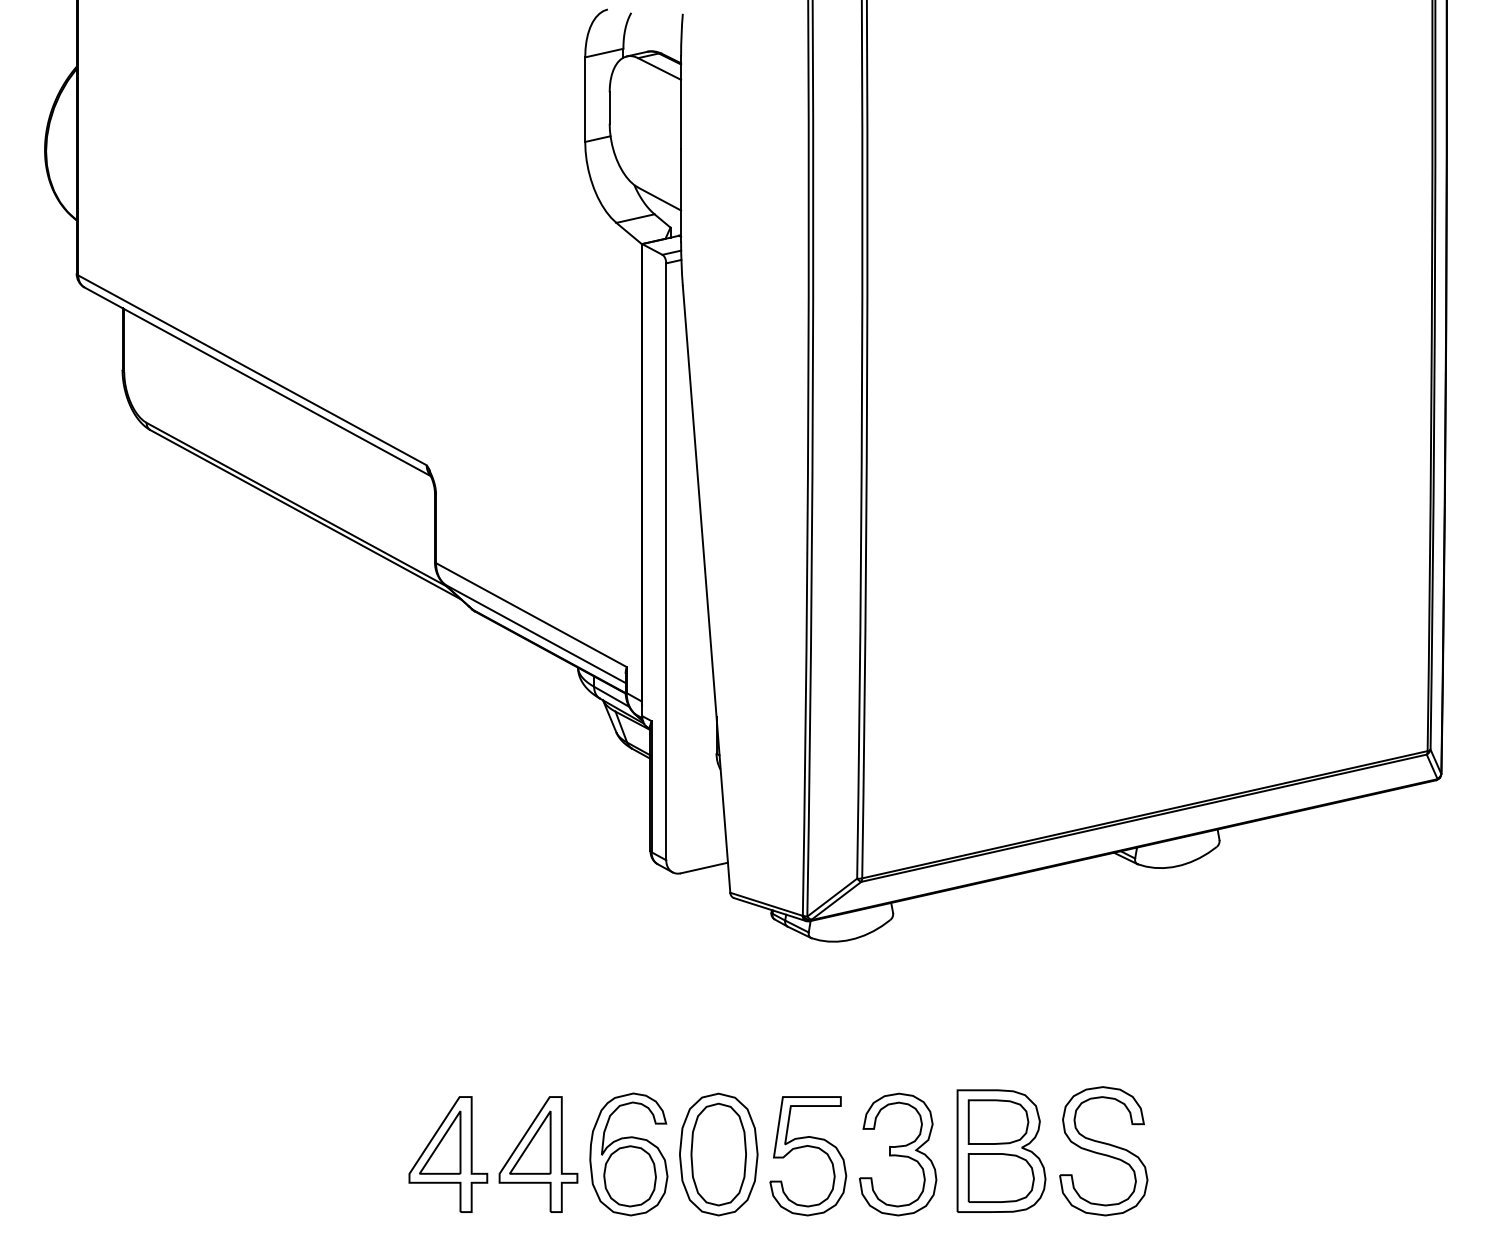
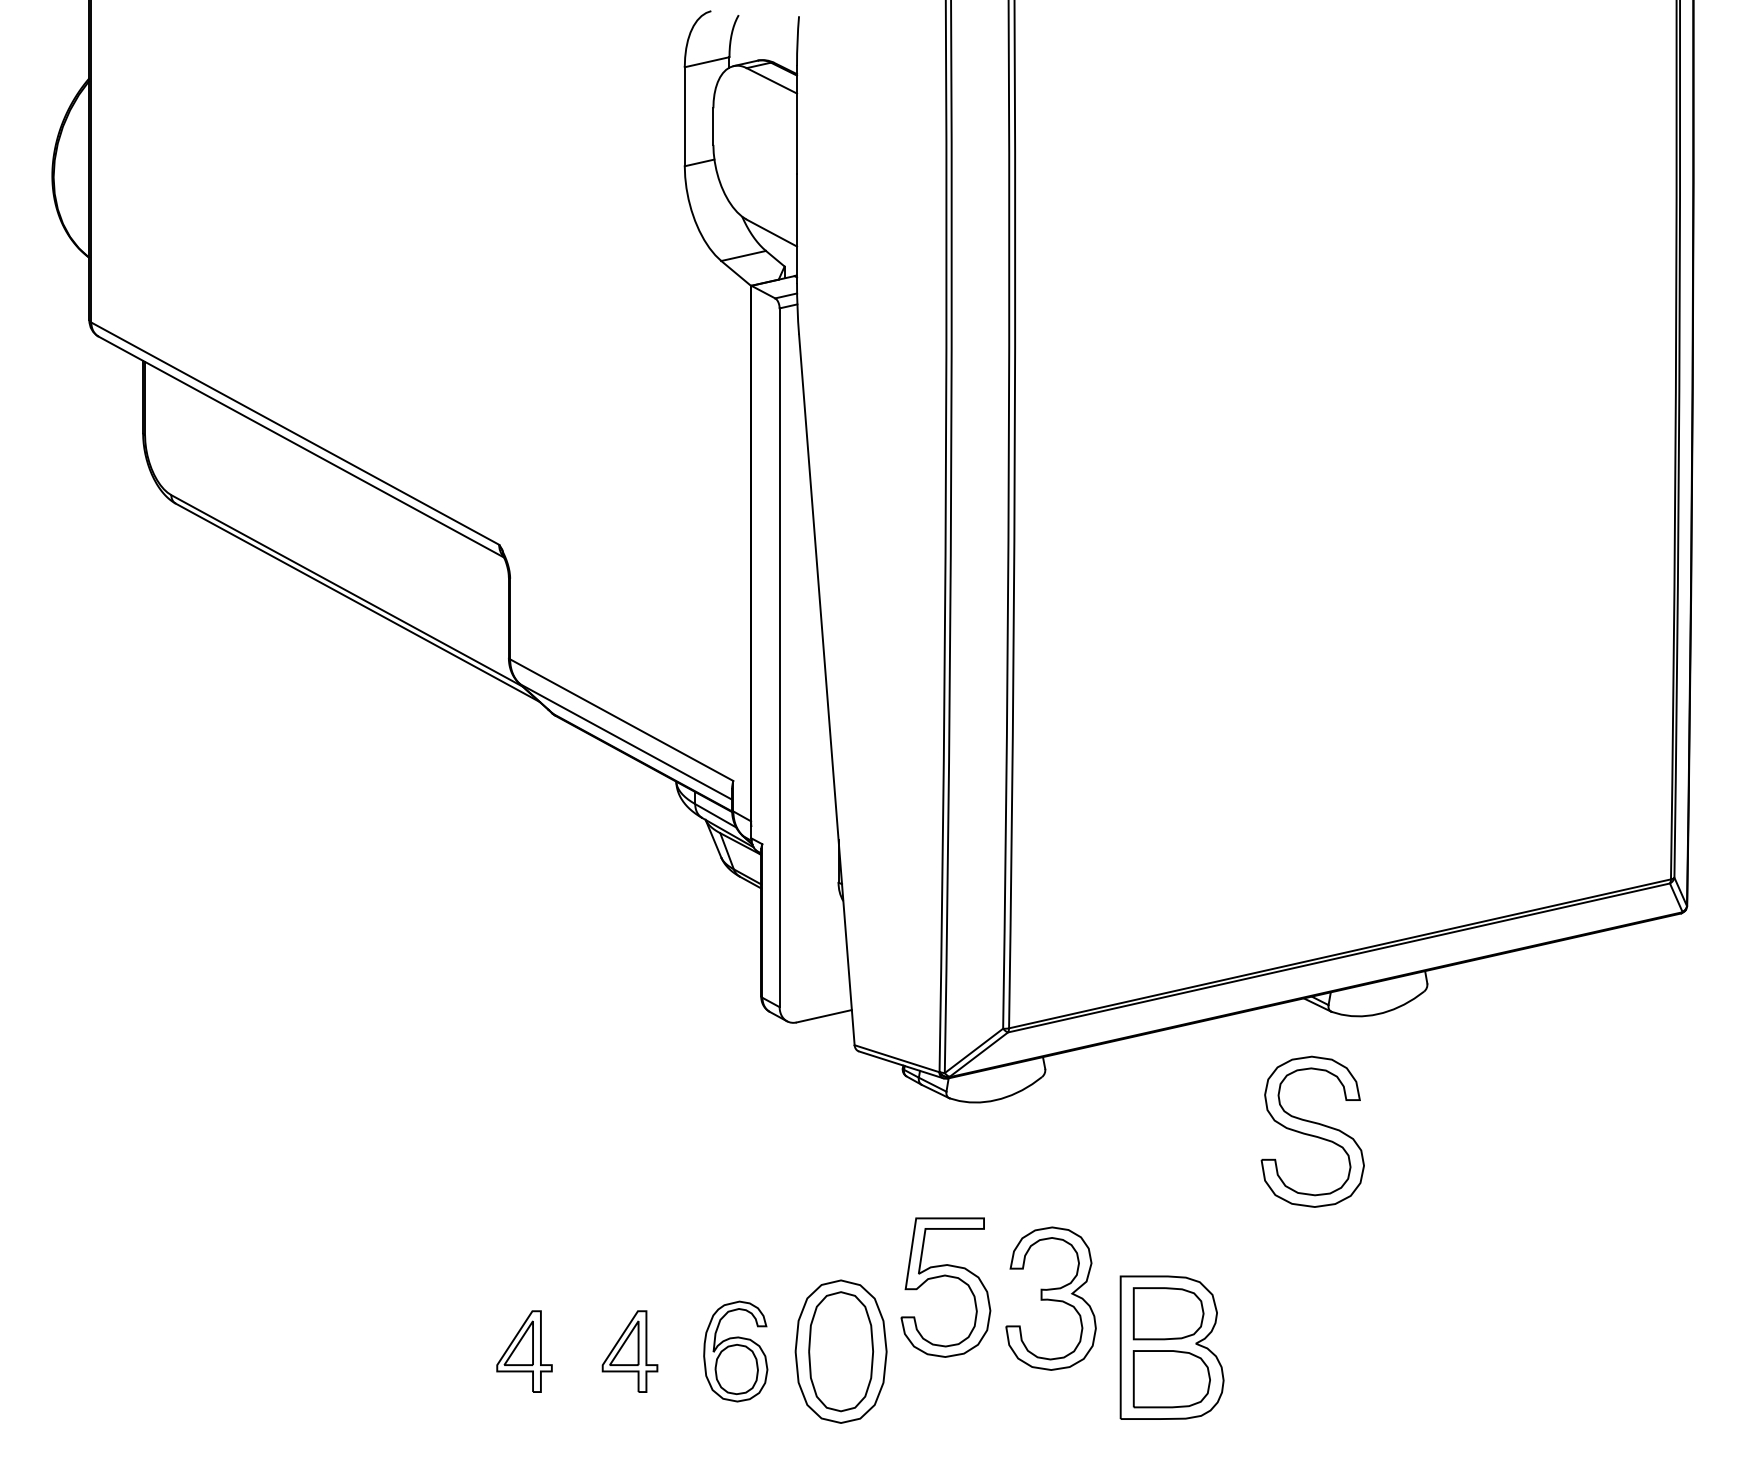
part: (810, 1147) -> (948, 1277), moved
part: (1103, 1150) -> (1312, 1131), moved
part: (448, 1154) -> (524, 1351), size x0.6
part: (538, 1154) -> (629, 1351), size x0.6
part: (628, 1154) -> (735, 1351), size x0.7
part: (897, 1154) -> (1050, 1298), moved

